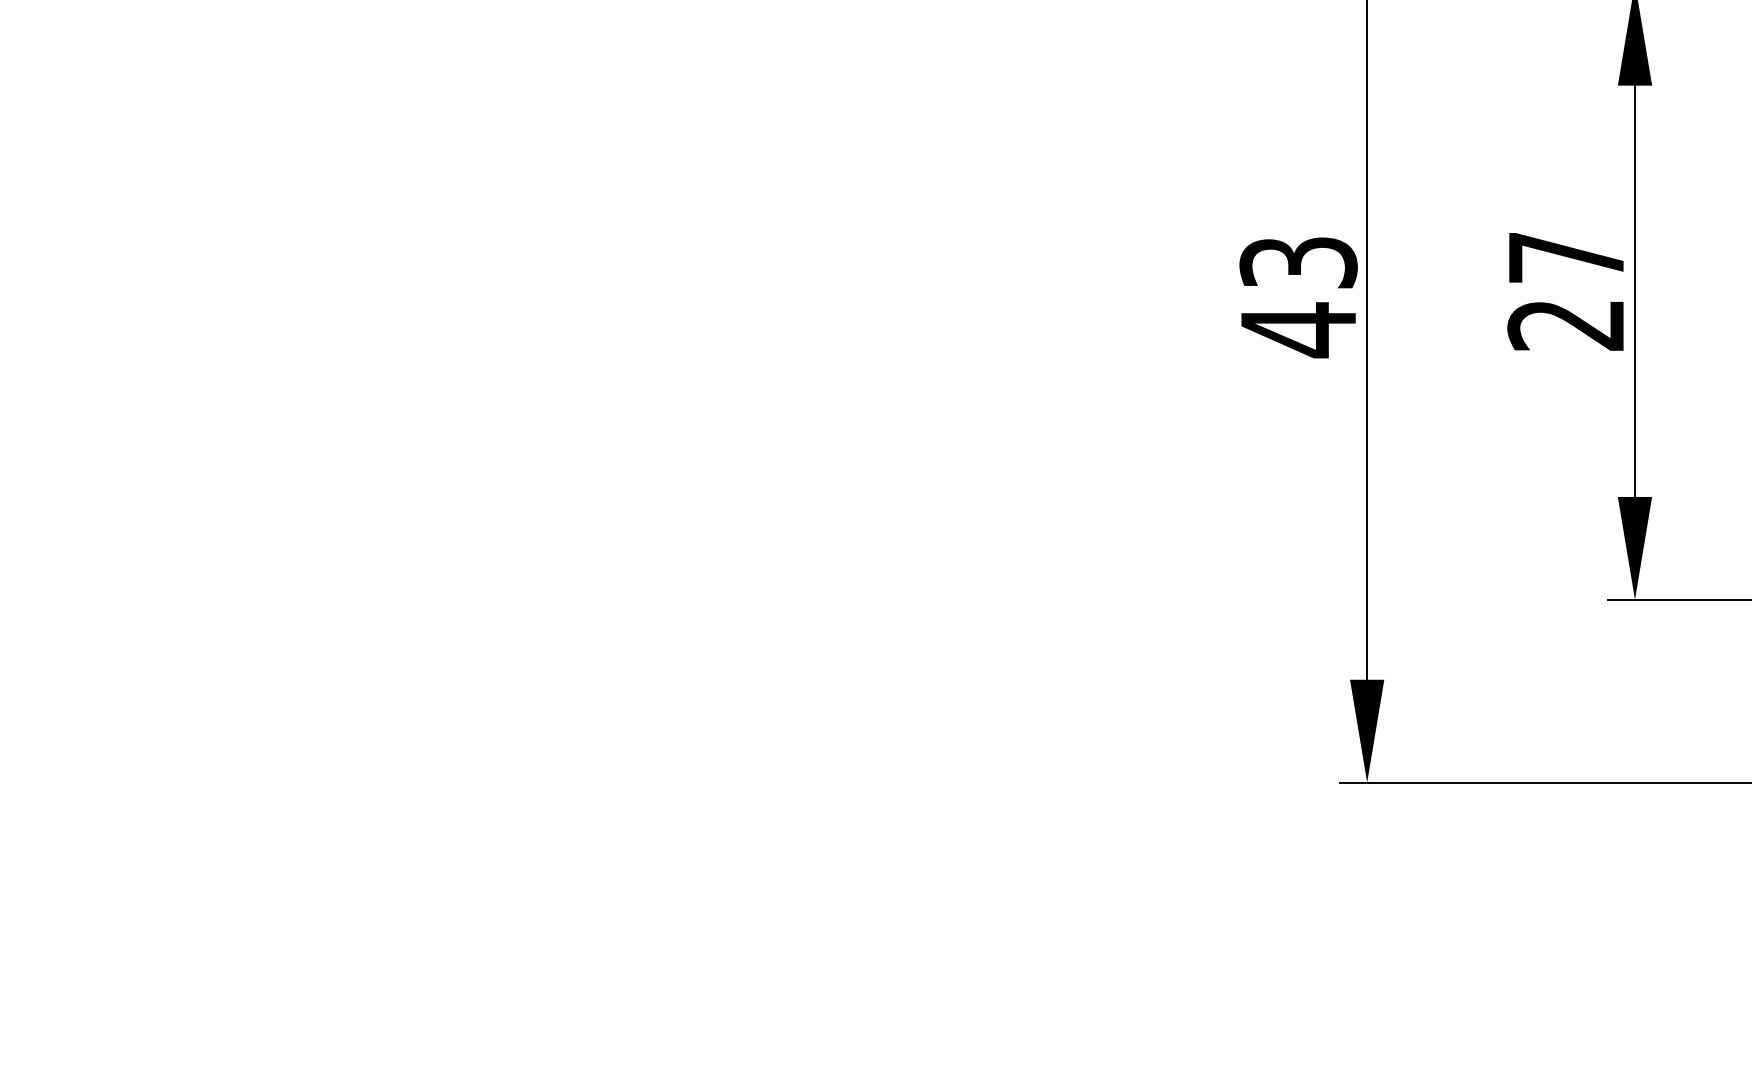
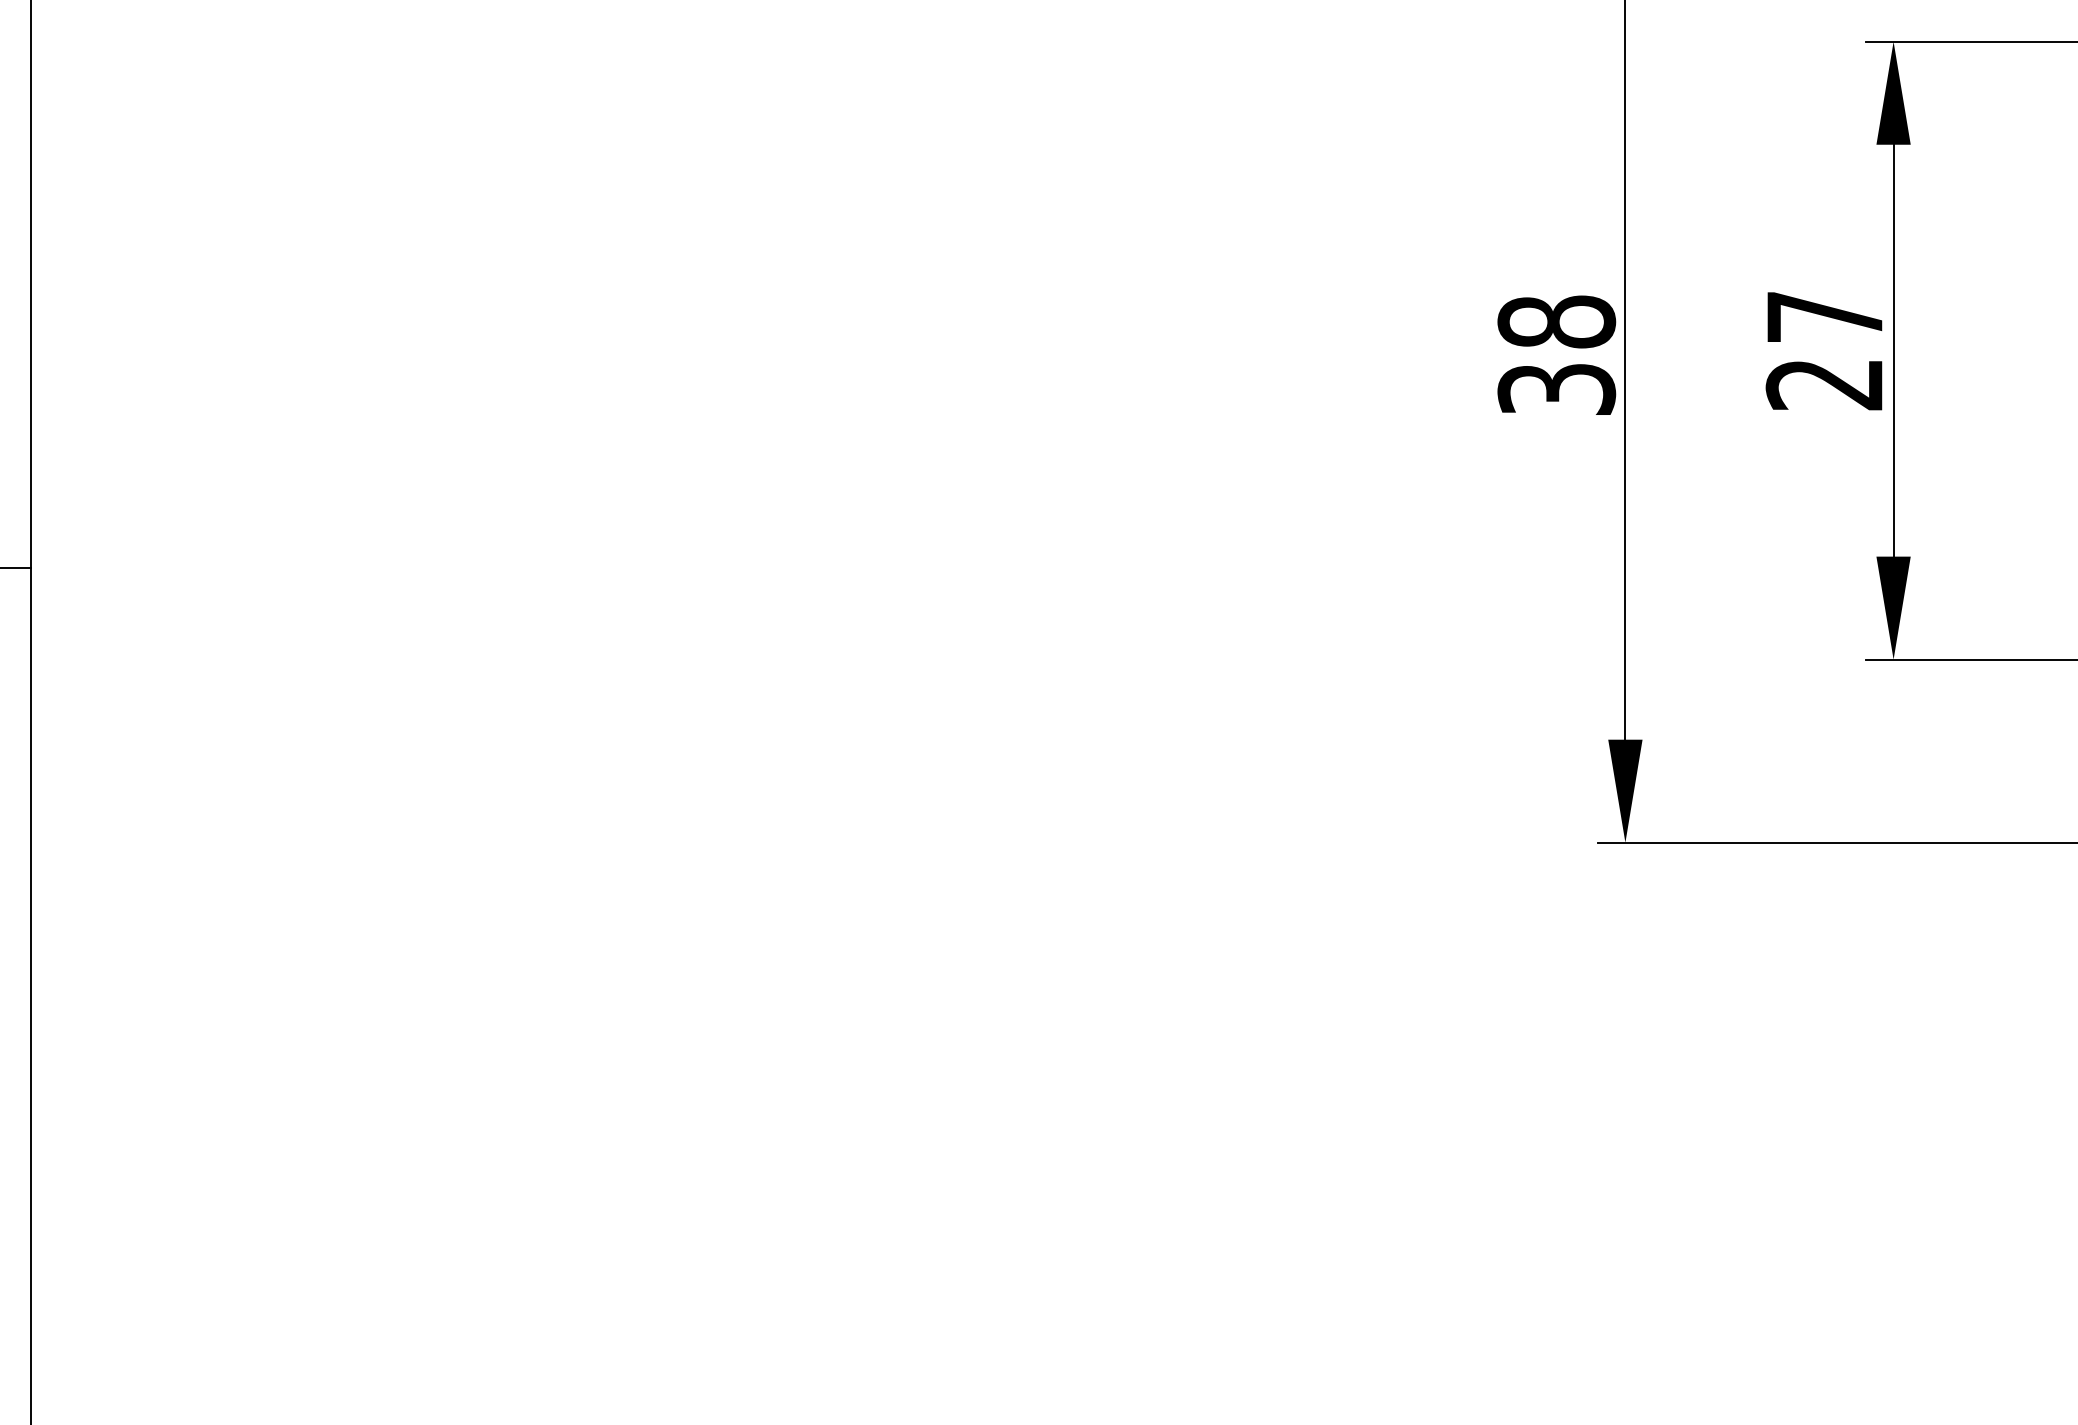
text: (1298, 297) -> (1556, 356), 43 -> 38

